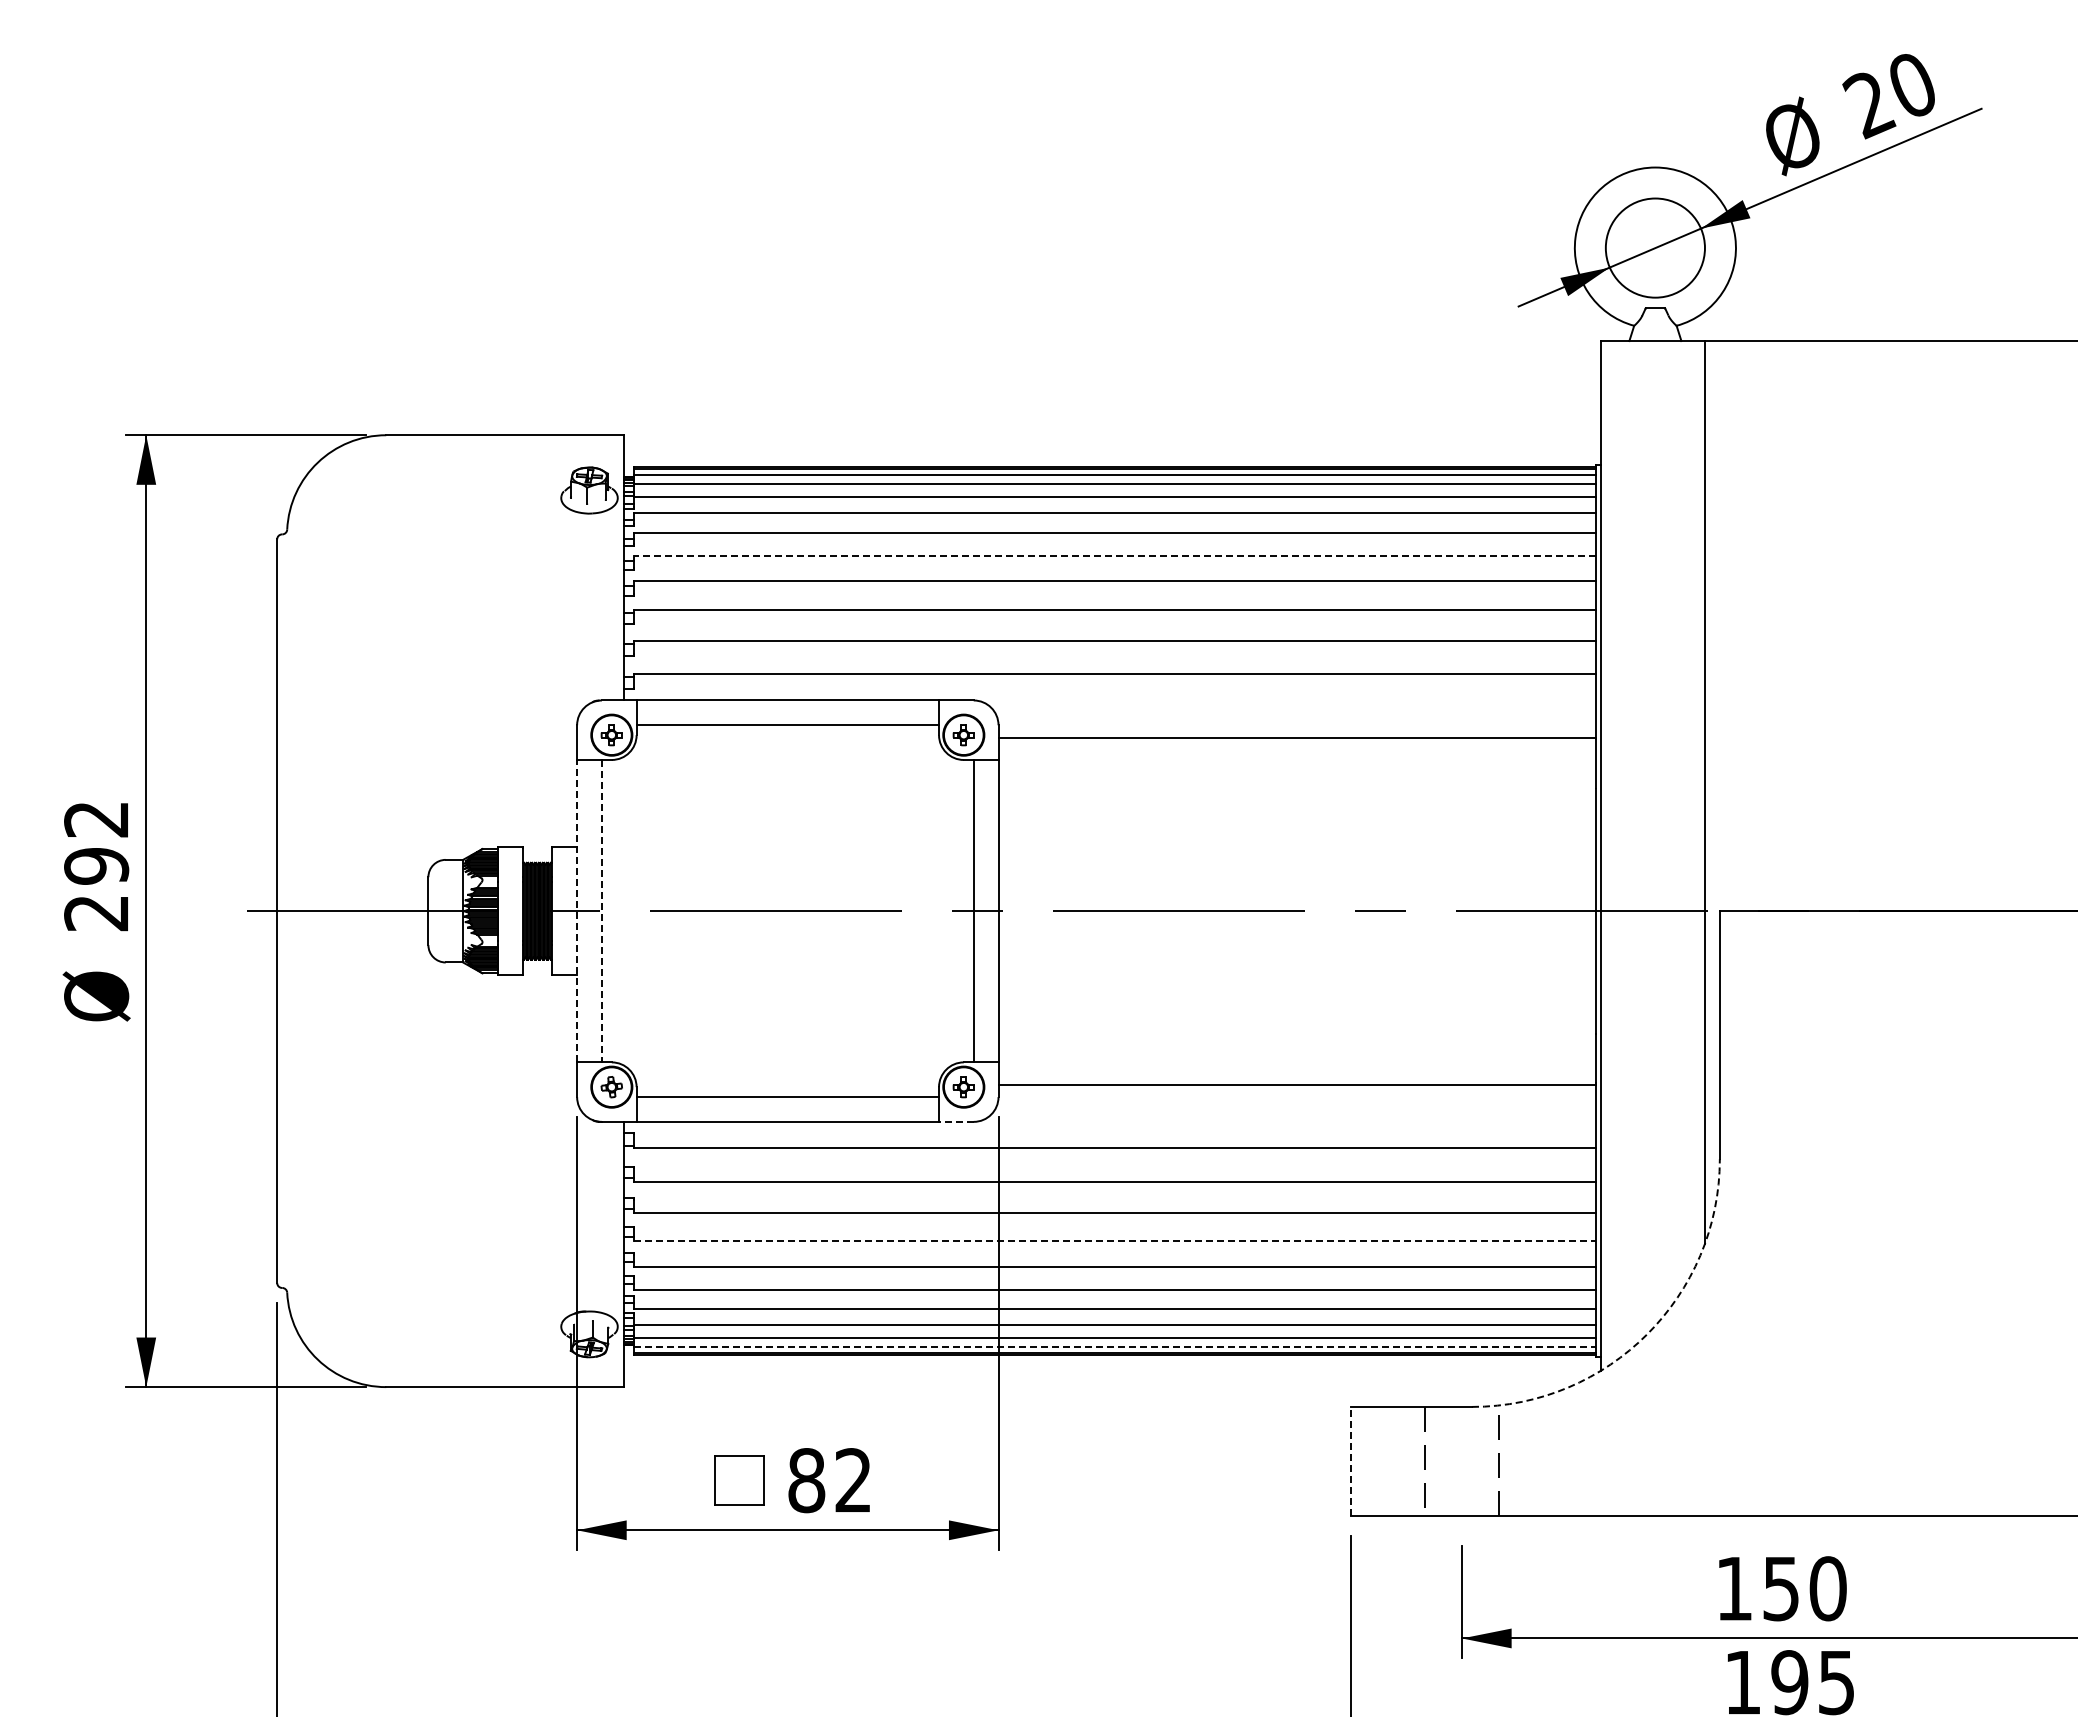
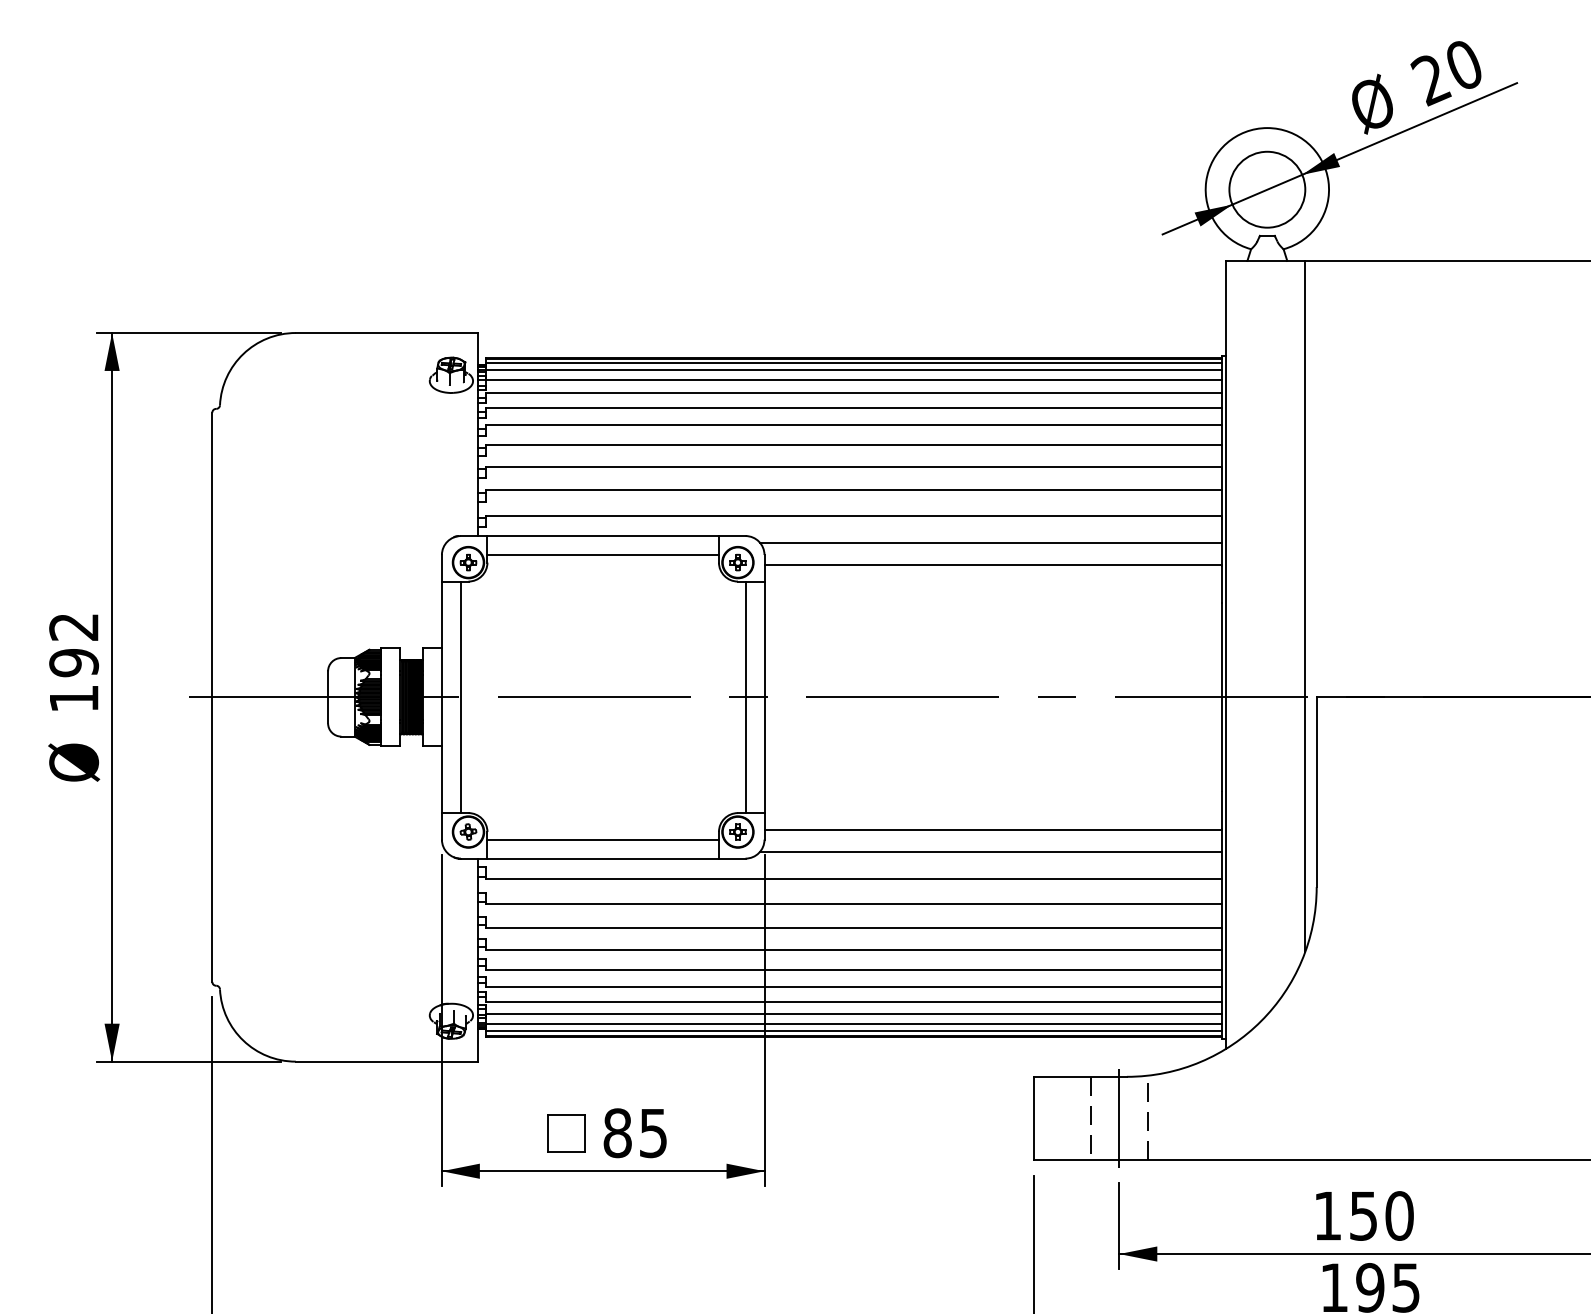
line: (1115, 555) -> (854, 425), dashed -> solid
line: (1293, 709) -> (990, 542), added
line: (577, 910) -> (442, 696), dashed -> solid
line: (601, 911) -> (460, 697), dashed -> solid
text: (95, 913) -> (73, 699), 292 -> 192
line: (1293, 1113) -> (990, 852), added
line: (955, 1121) -> (731, 858), dashed -> solid
line: (1115, 1241) -> (854, 950), dashed -> solid
arc: (1647, 1334) -> (1261, 1021), dashed -> solid
line: (1115, 1347) -> (854, 1031), dashed -> solid
line: (1350, 1461) -> (1033, 1118), dashed -> solid
line: (1462, 1461) -> (1119, 1118), added
text: (852, 1480) -> (652, 1133), 82 -> 85

